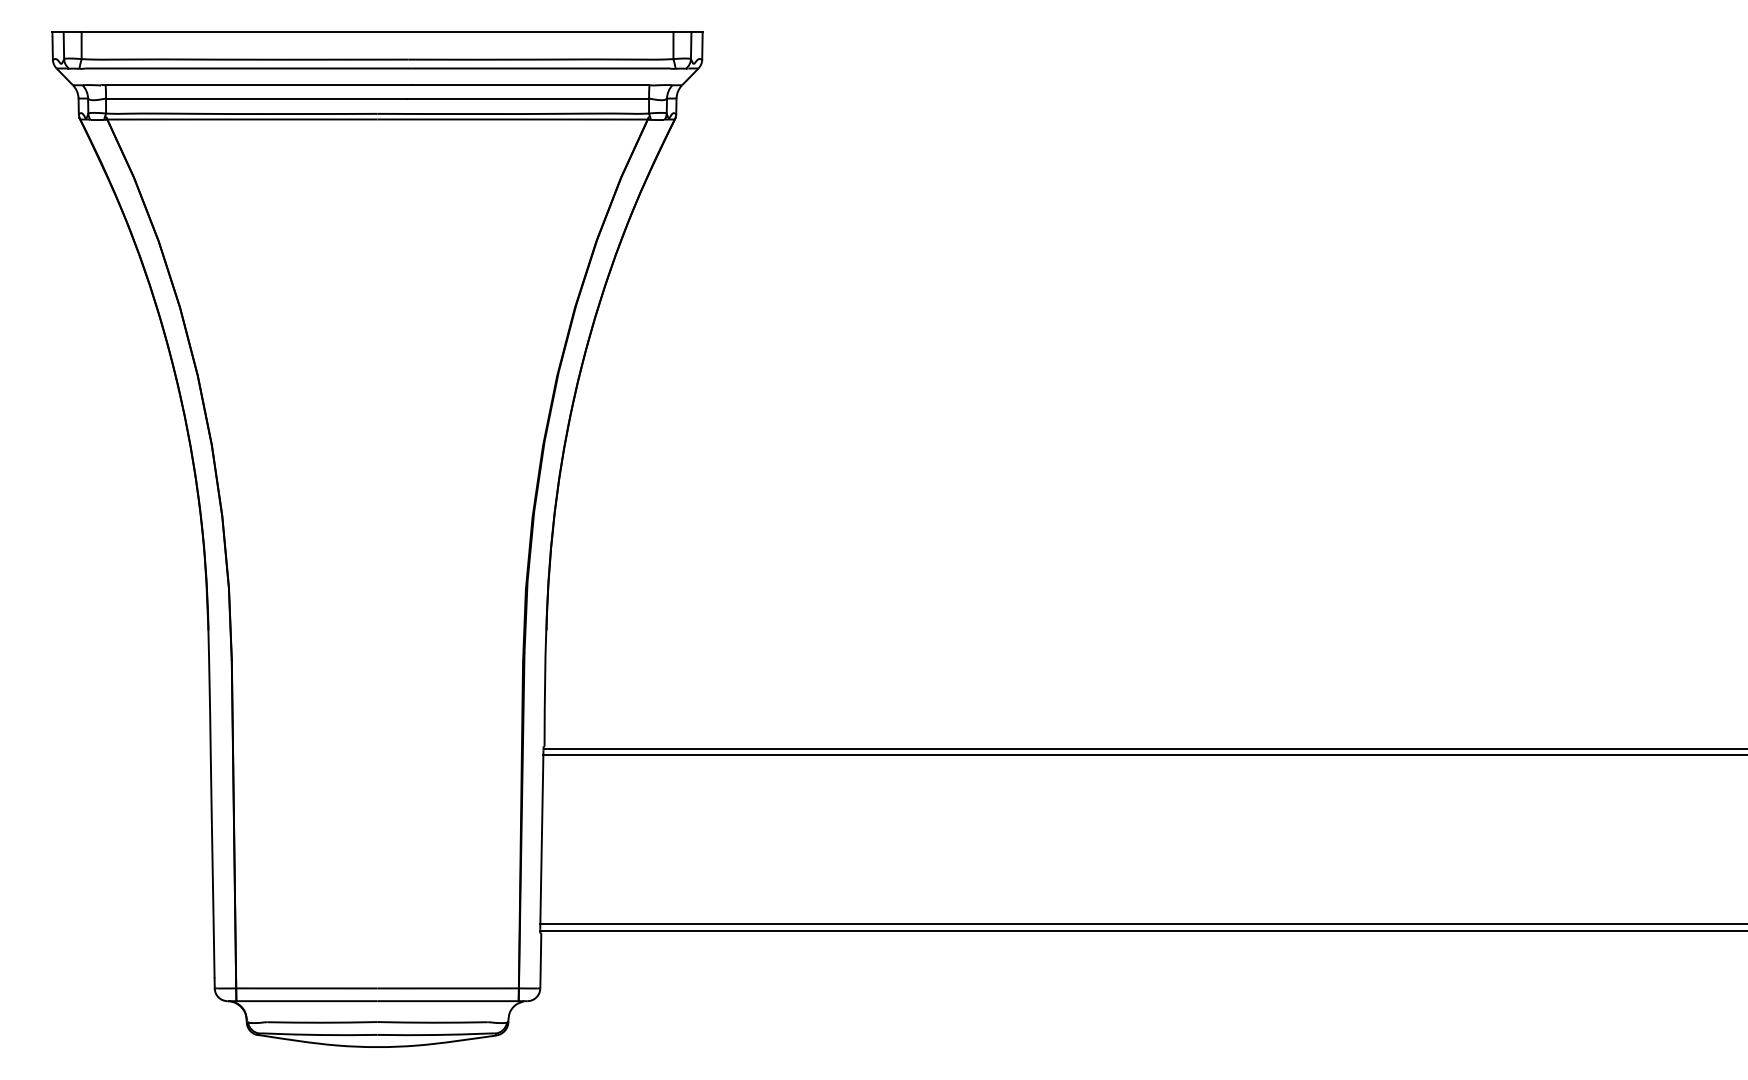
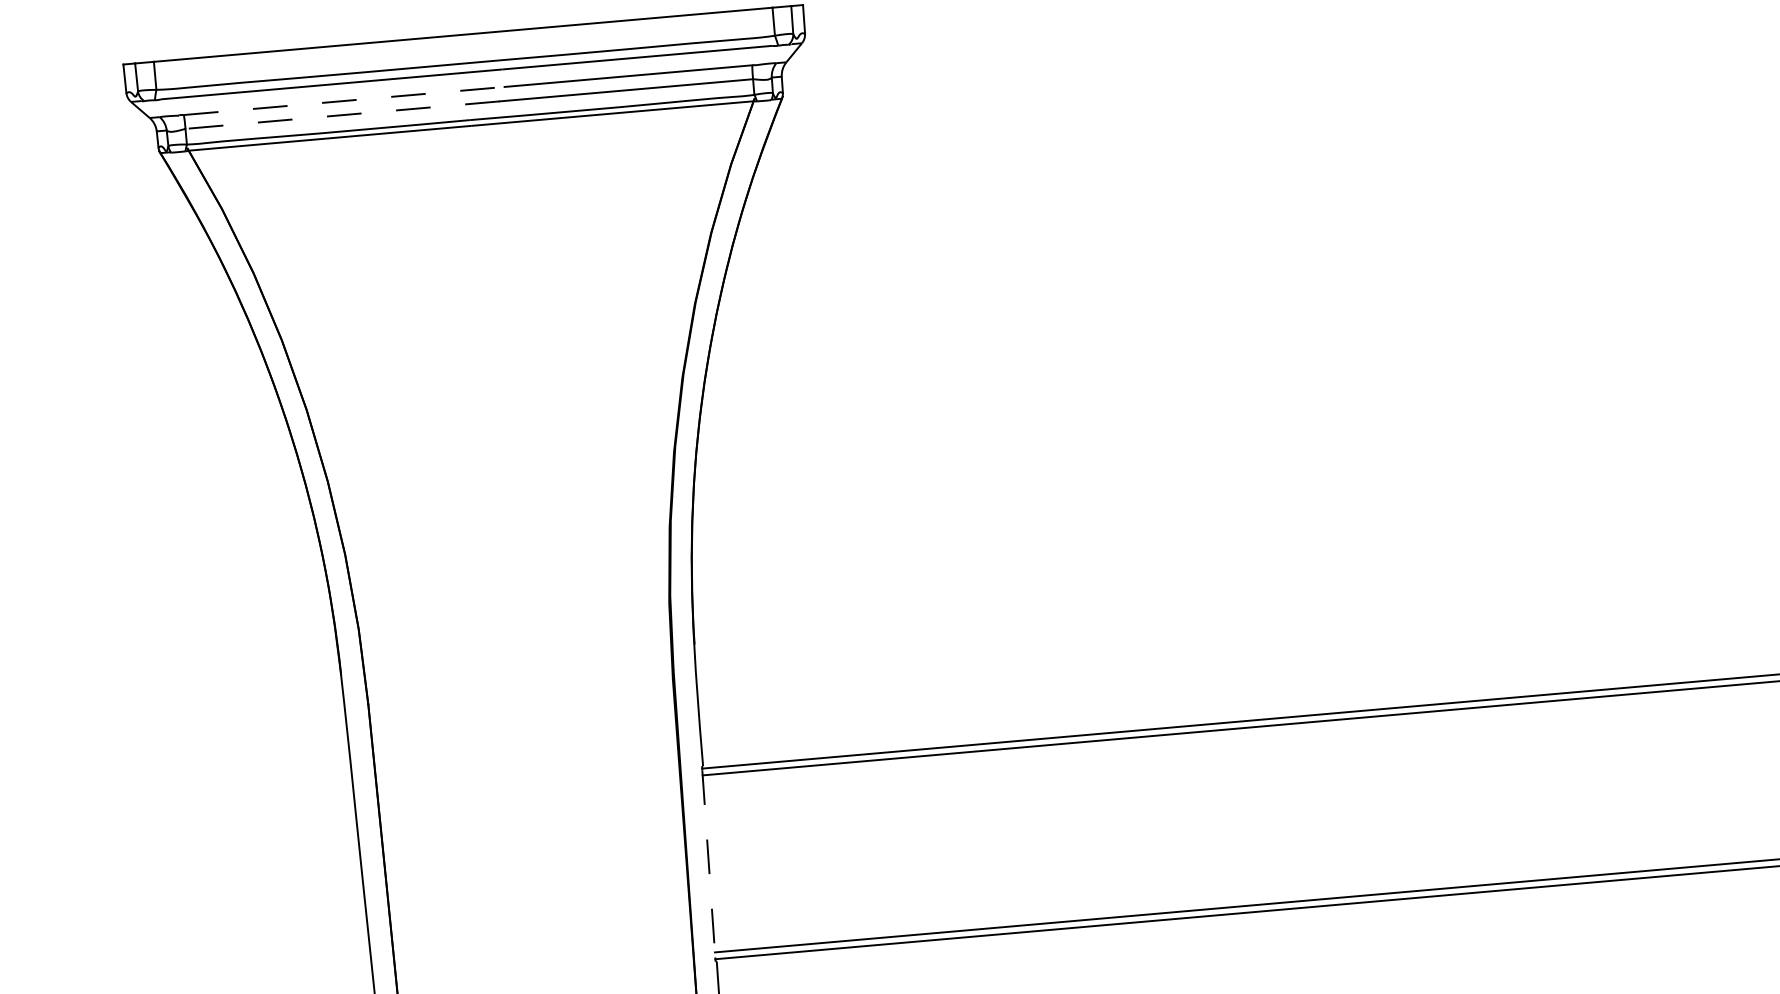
line: (259, 85) -> (344, 101), solid -> dashed
line: (255, 98) -> (341, 115), solid -> dashed
line: (541, 840) -> (708, 864), solid -> dashed

